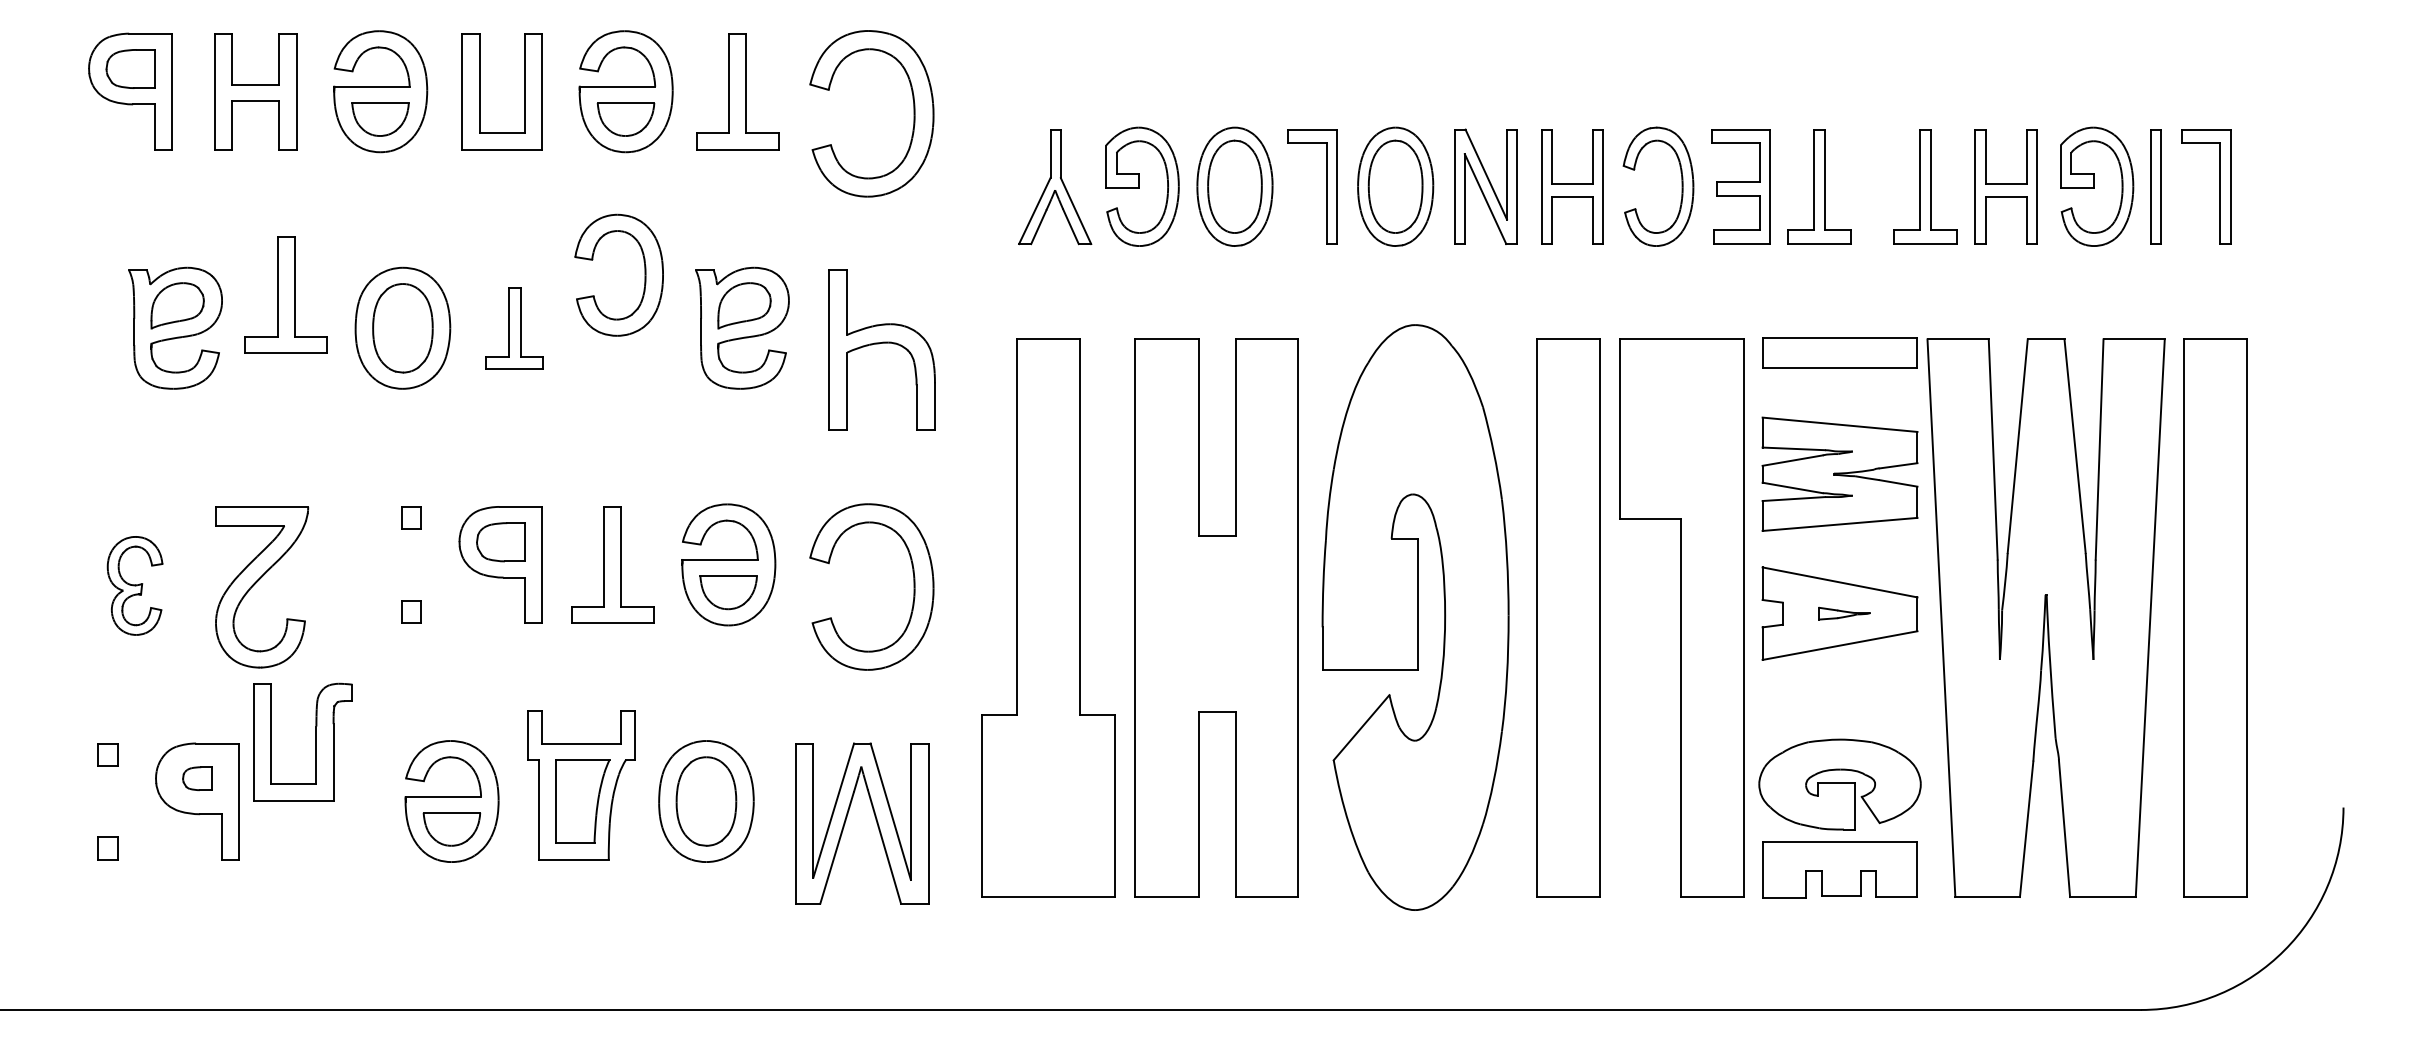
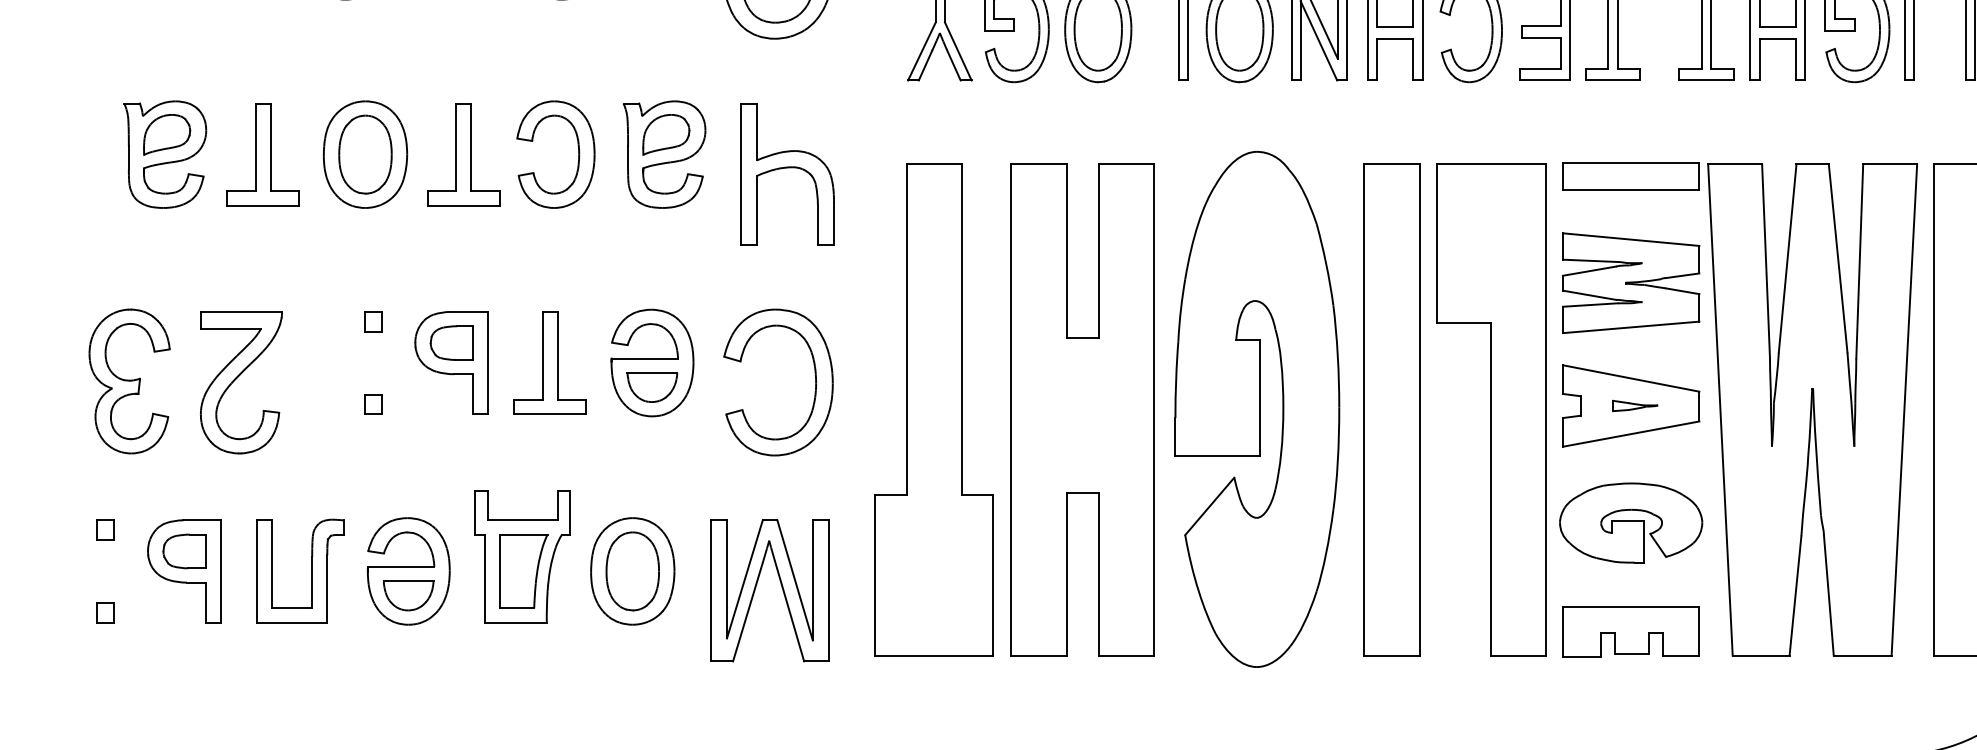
part: (644, 274) -> (578, 153), moved
part: (285, 294) -> (262, 153), moved
part: (514, 327) -> (463, 153), size x1.43
part: (134, 585) -> (129, 381), size x1.67
part: (315, 741) -> (311, 570), moved
part: (197, 778) -> (184, 551), size x1.67
part: (1839, 784) -> (1630, 522), moved

